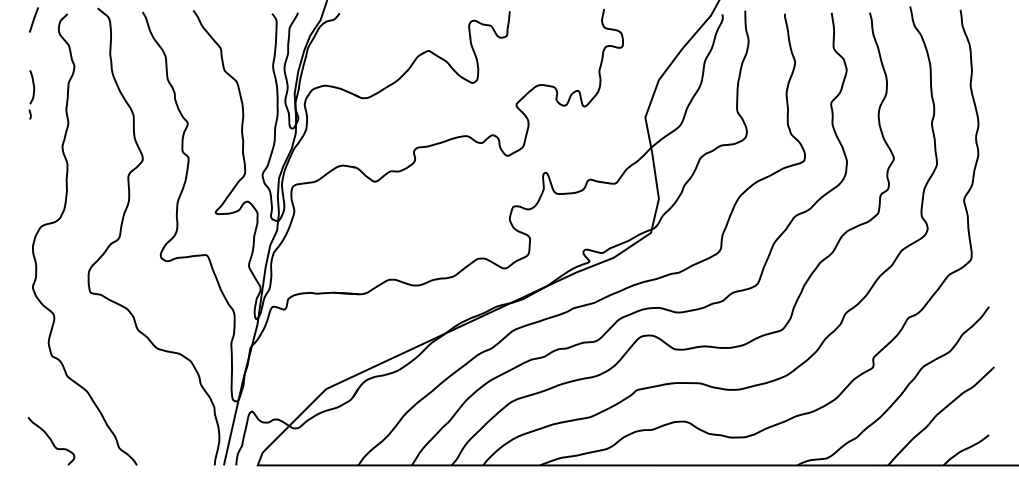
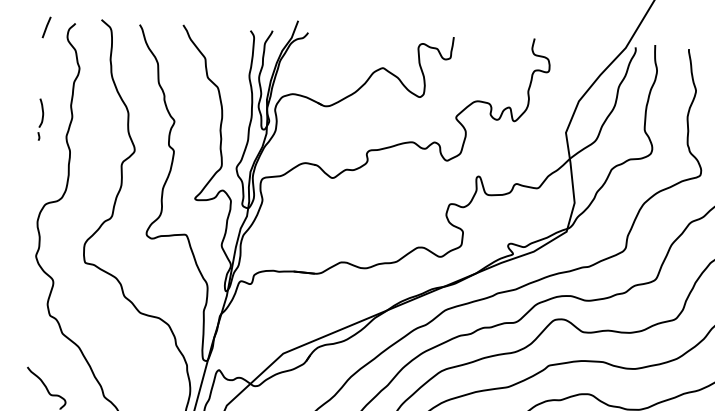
part: (31, 94) -> (40, 119), moved

